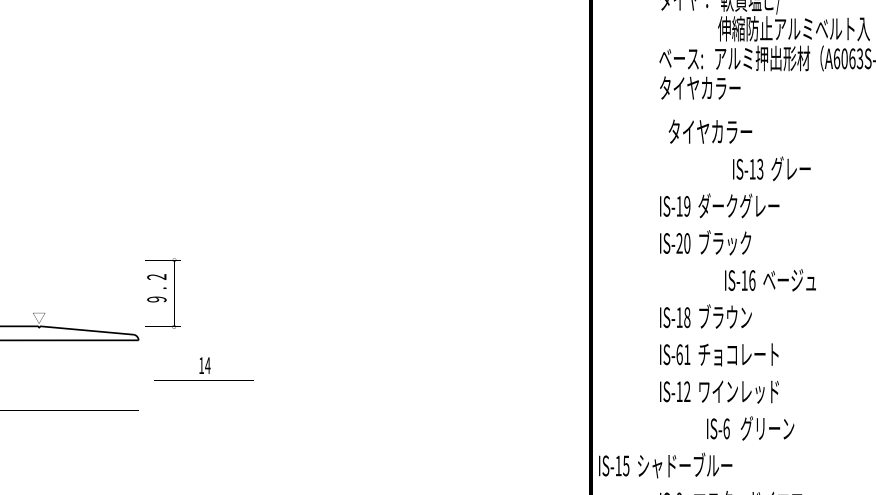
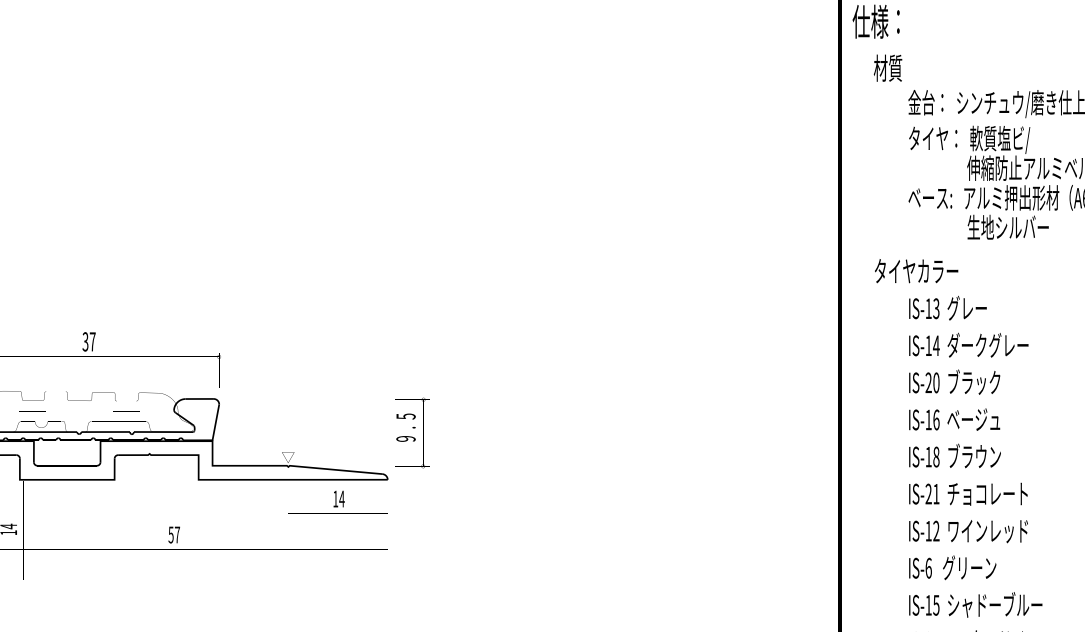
text: (729, 87) -> (978, 226), タイヤカラー -> 生地シルバー
text: (710, 132) -> (916, 271), moved
text: (771, 168) -> (947, 307), moved
text: (686, 206) -> (935, 345), IS-19 -> IS-14
text: (156, 277) -> (405, 416), 2 -> 5
text: (770, 280) -> (954, 419), moved
text: (679, 354) -> (928, 493), IS-61 -> IS-21
text: (203, 368) -> (337, 501), moved
text: (750, 428) -> (952, 567), moved
text: (665, 465) -> (975, 604), moved

